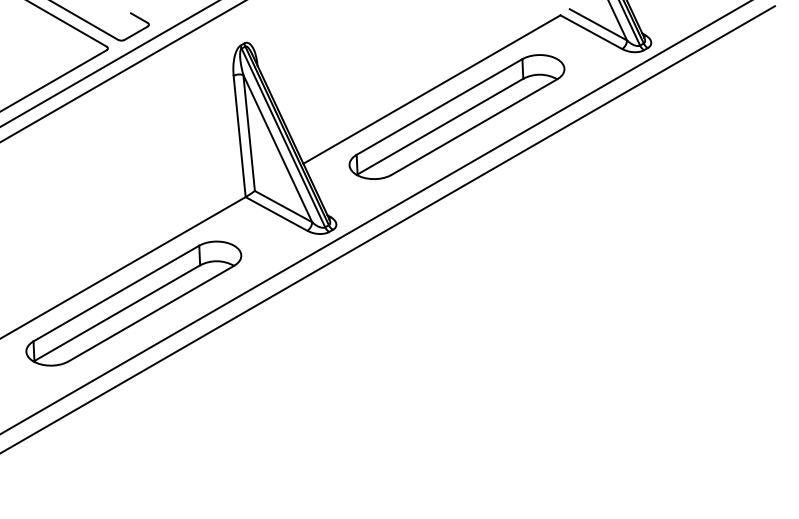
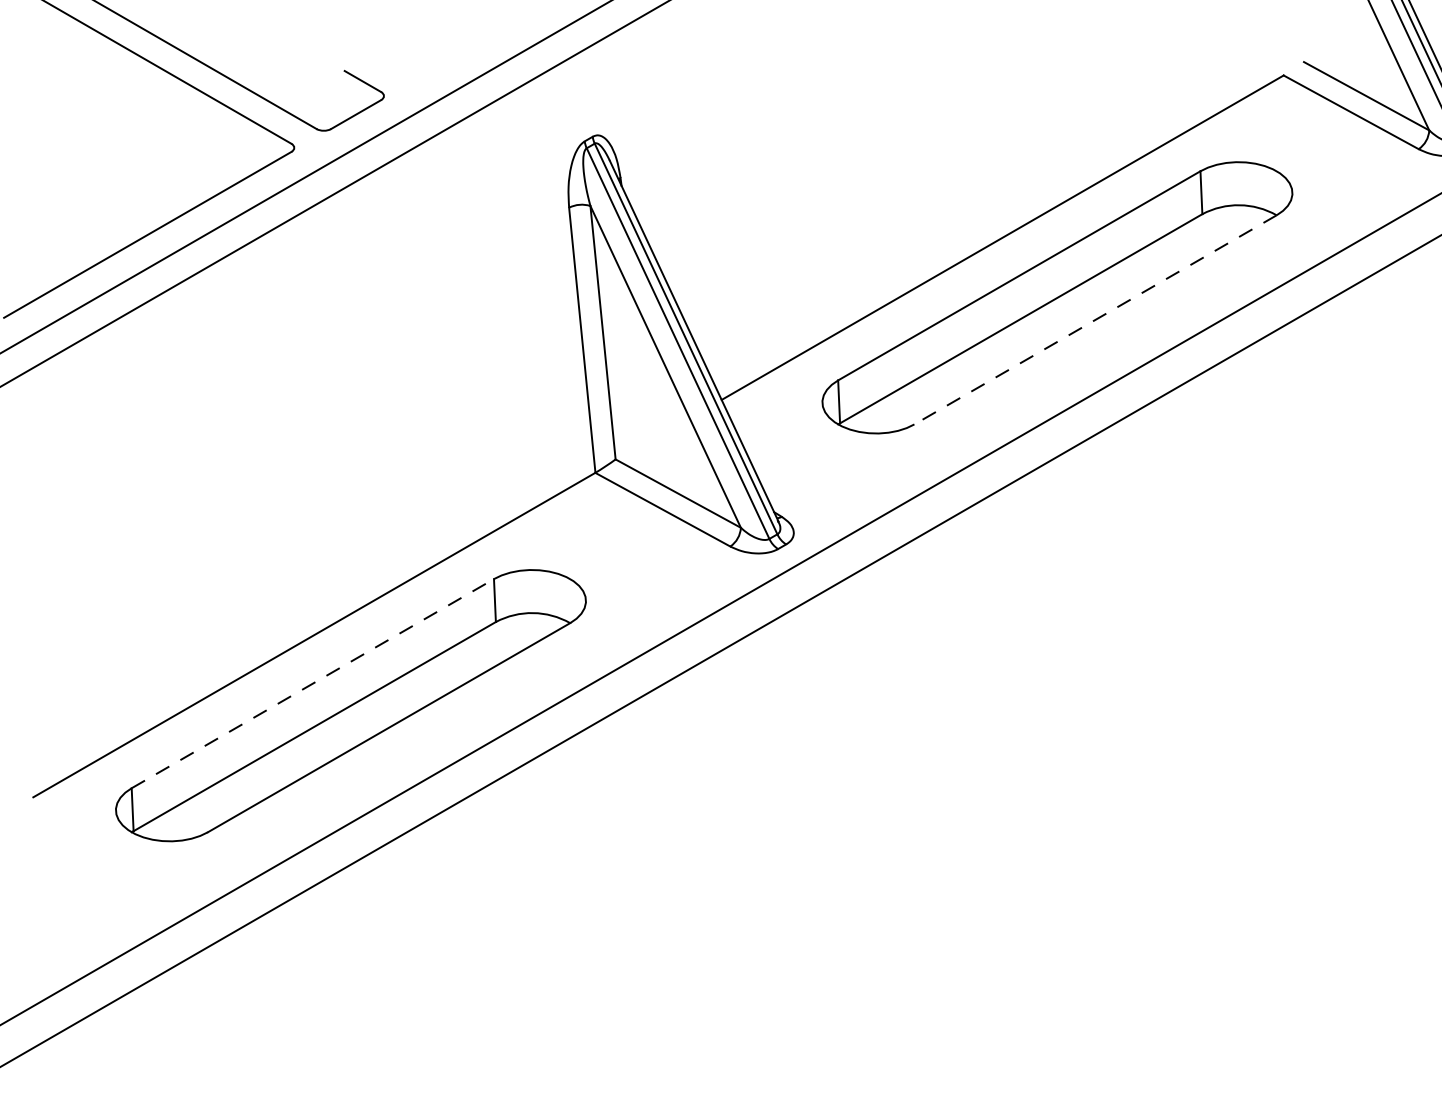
line: (474, 127) -> (1095, 320), solid -> dashed
line: (116, 293) -> (313, 683), solid -> dashed

